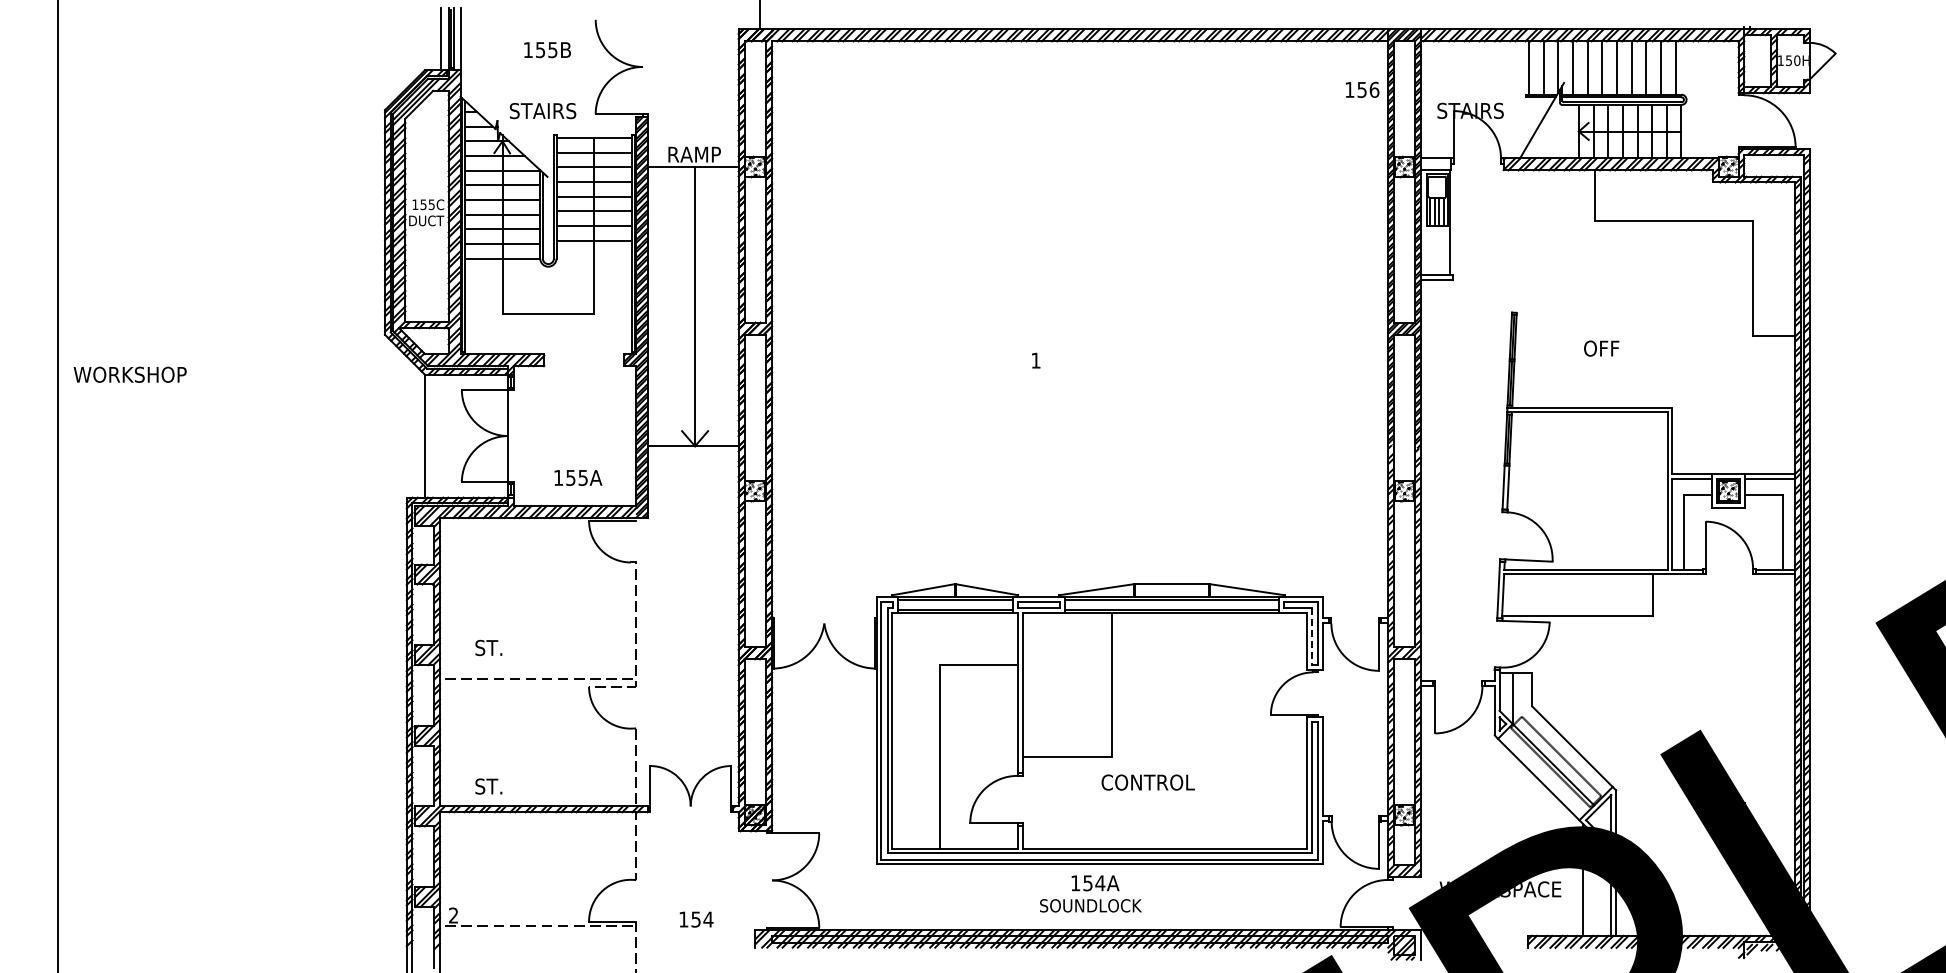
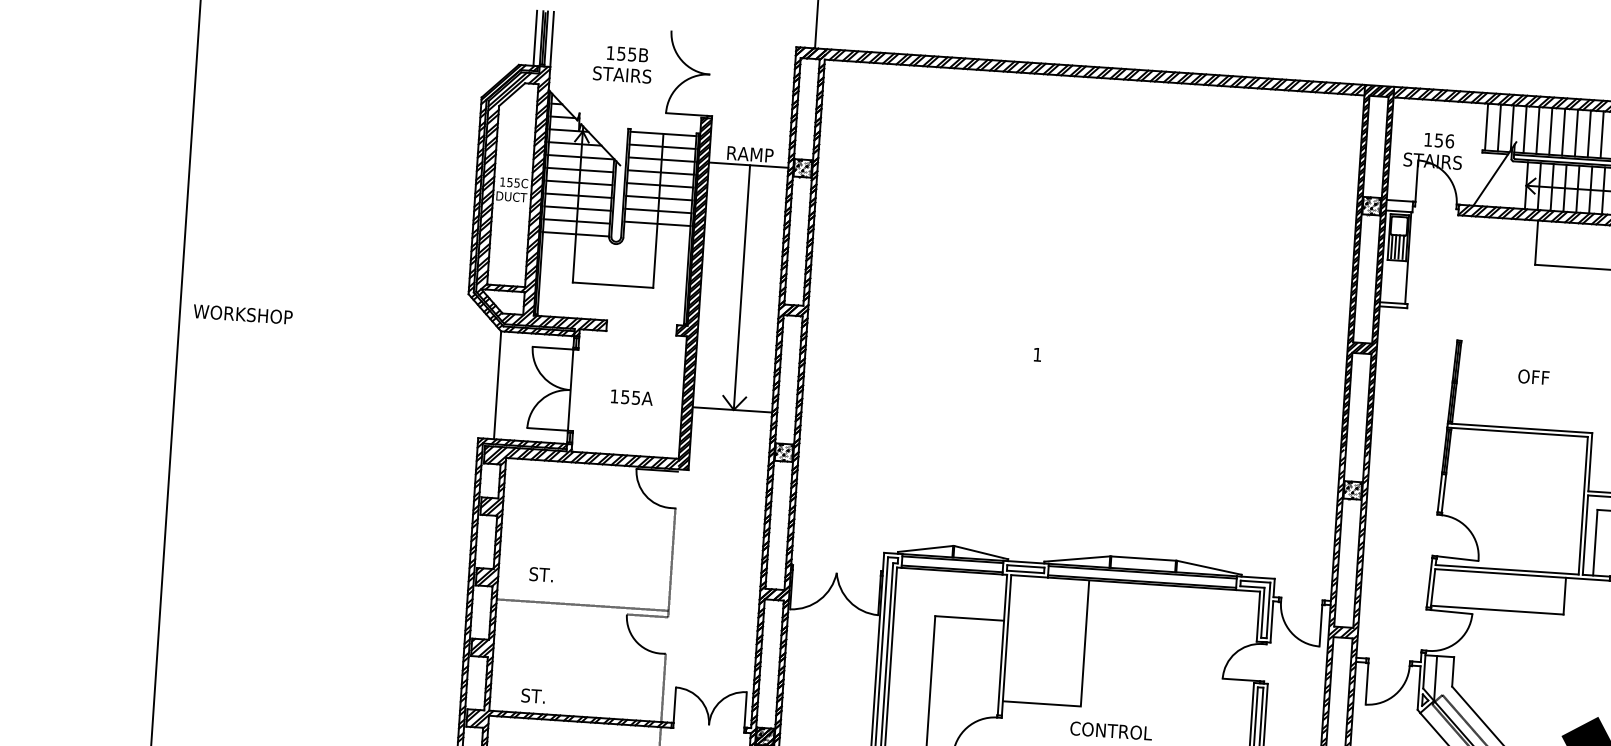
text: (1362, 89) -> (1439, 140), moved
text: (542, 111) -> (621, 75), moved
text: (578, 477) -> (632, 397), moved
line: (1311, 636) -> (1262, 612), dashed -> solid

